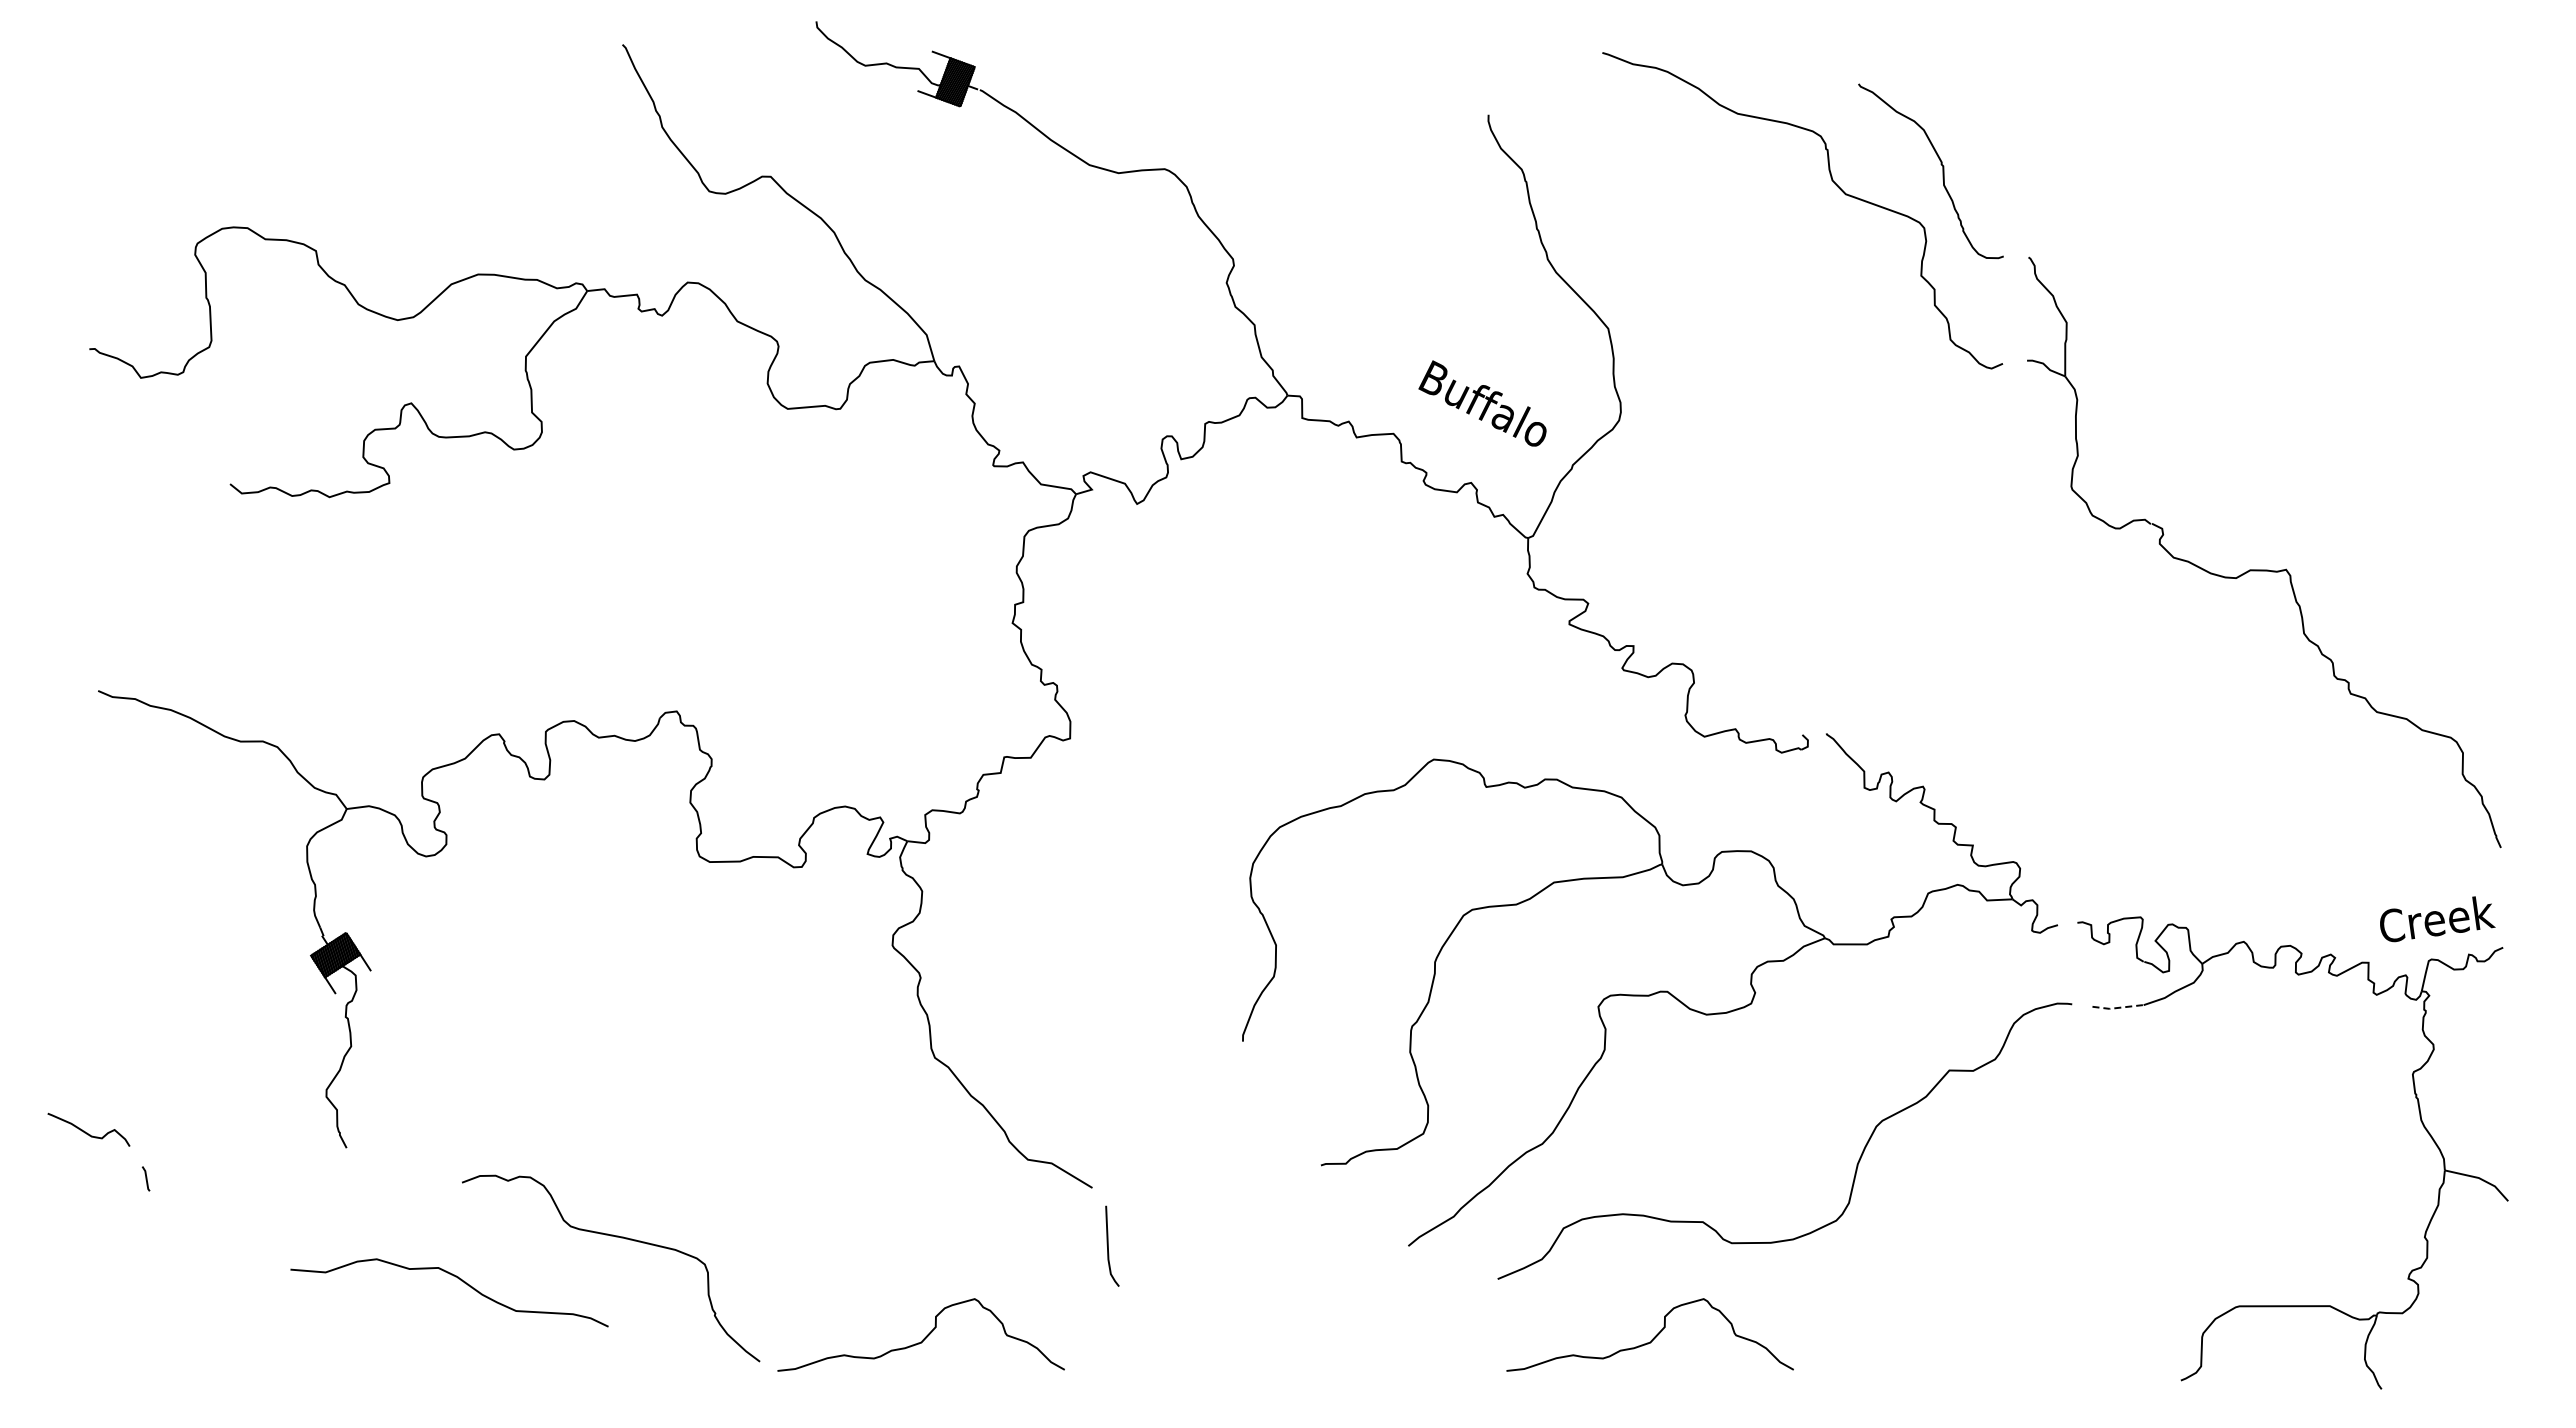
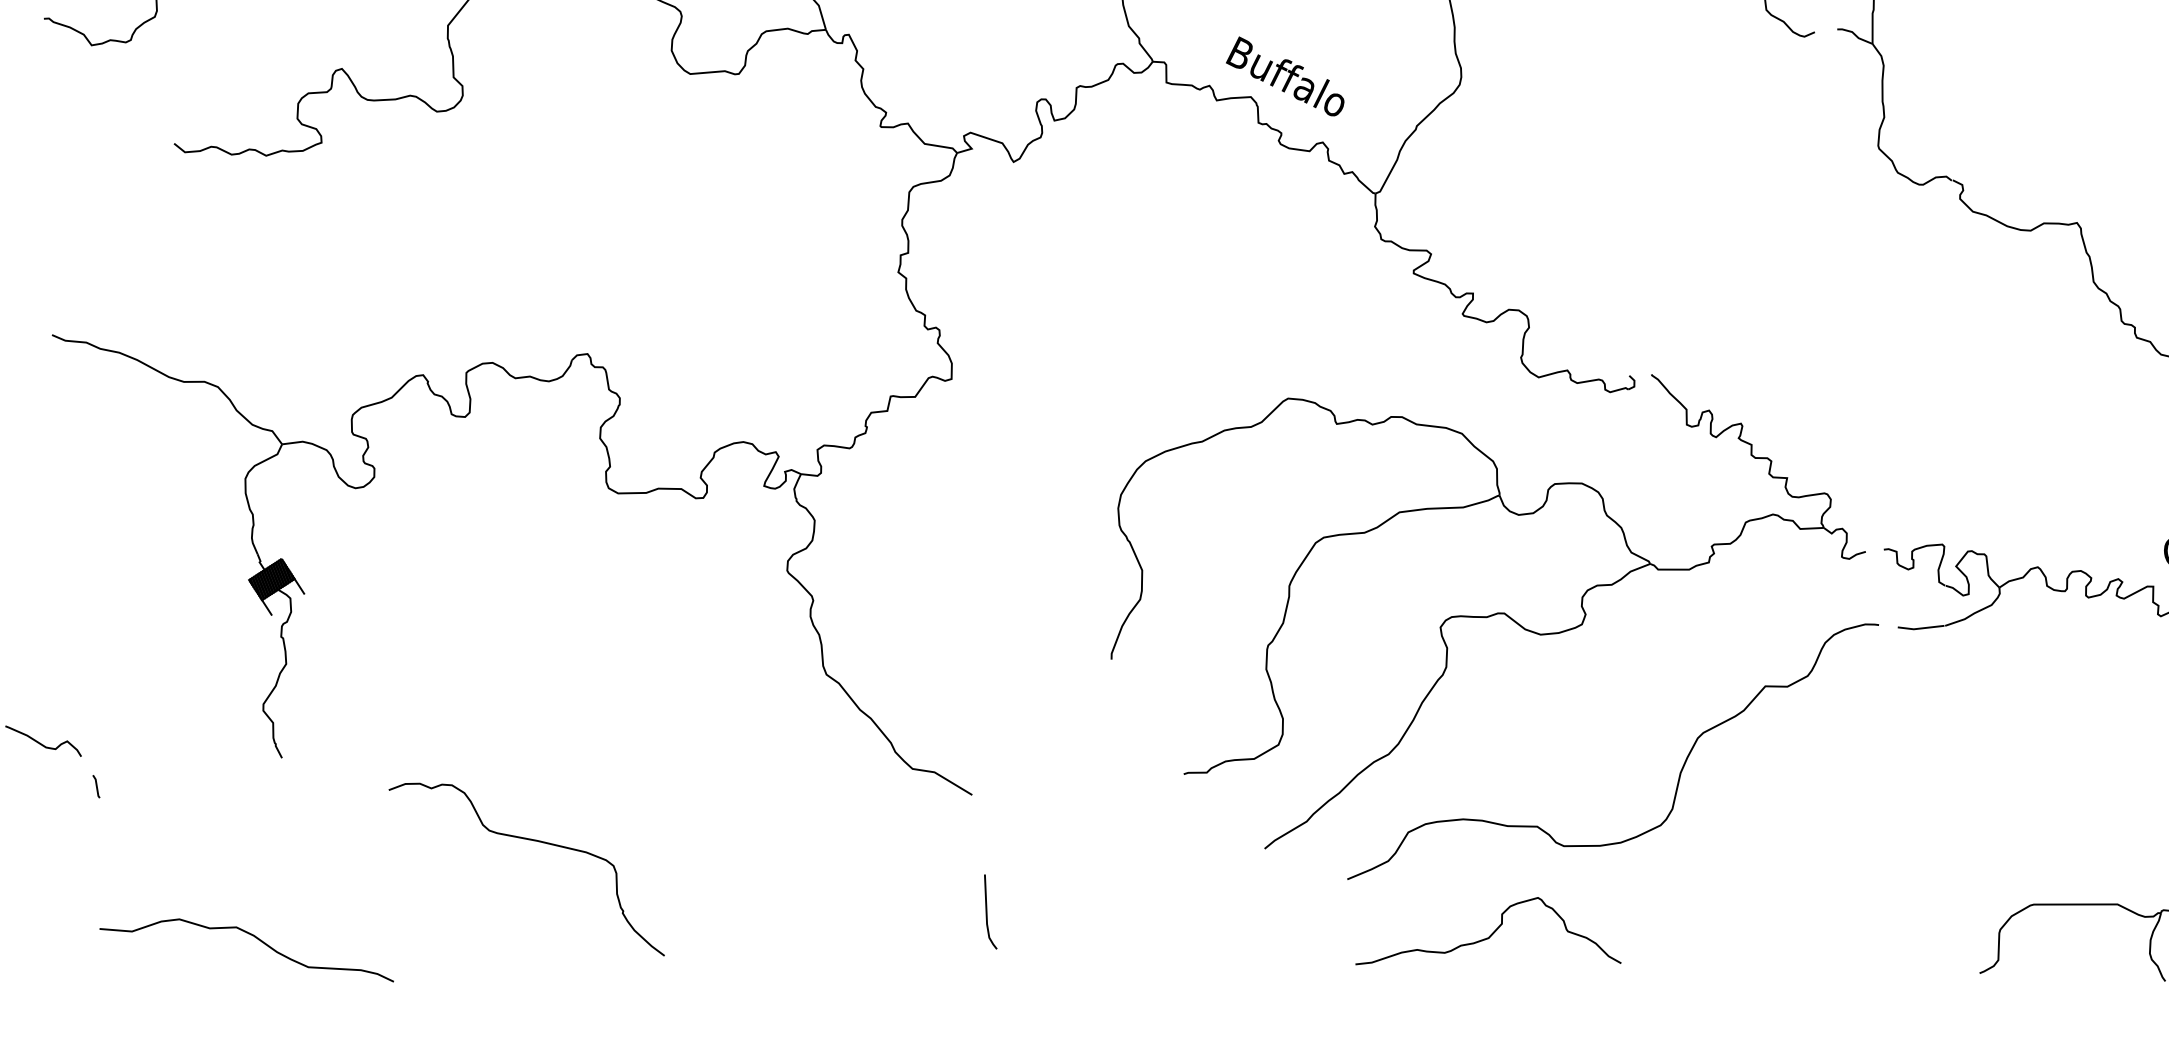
text: (1482, 403) -> (1285, 76), moved
line: (2117, 1007) -> (1920, 628), dashed -> solid
line: (1108, 1245) -> (987, 911), moved
curve: (457, 1278) -> (254, 937), moved
curve: (924, 1337) -> (816, 933), removed

